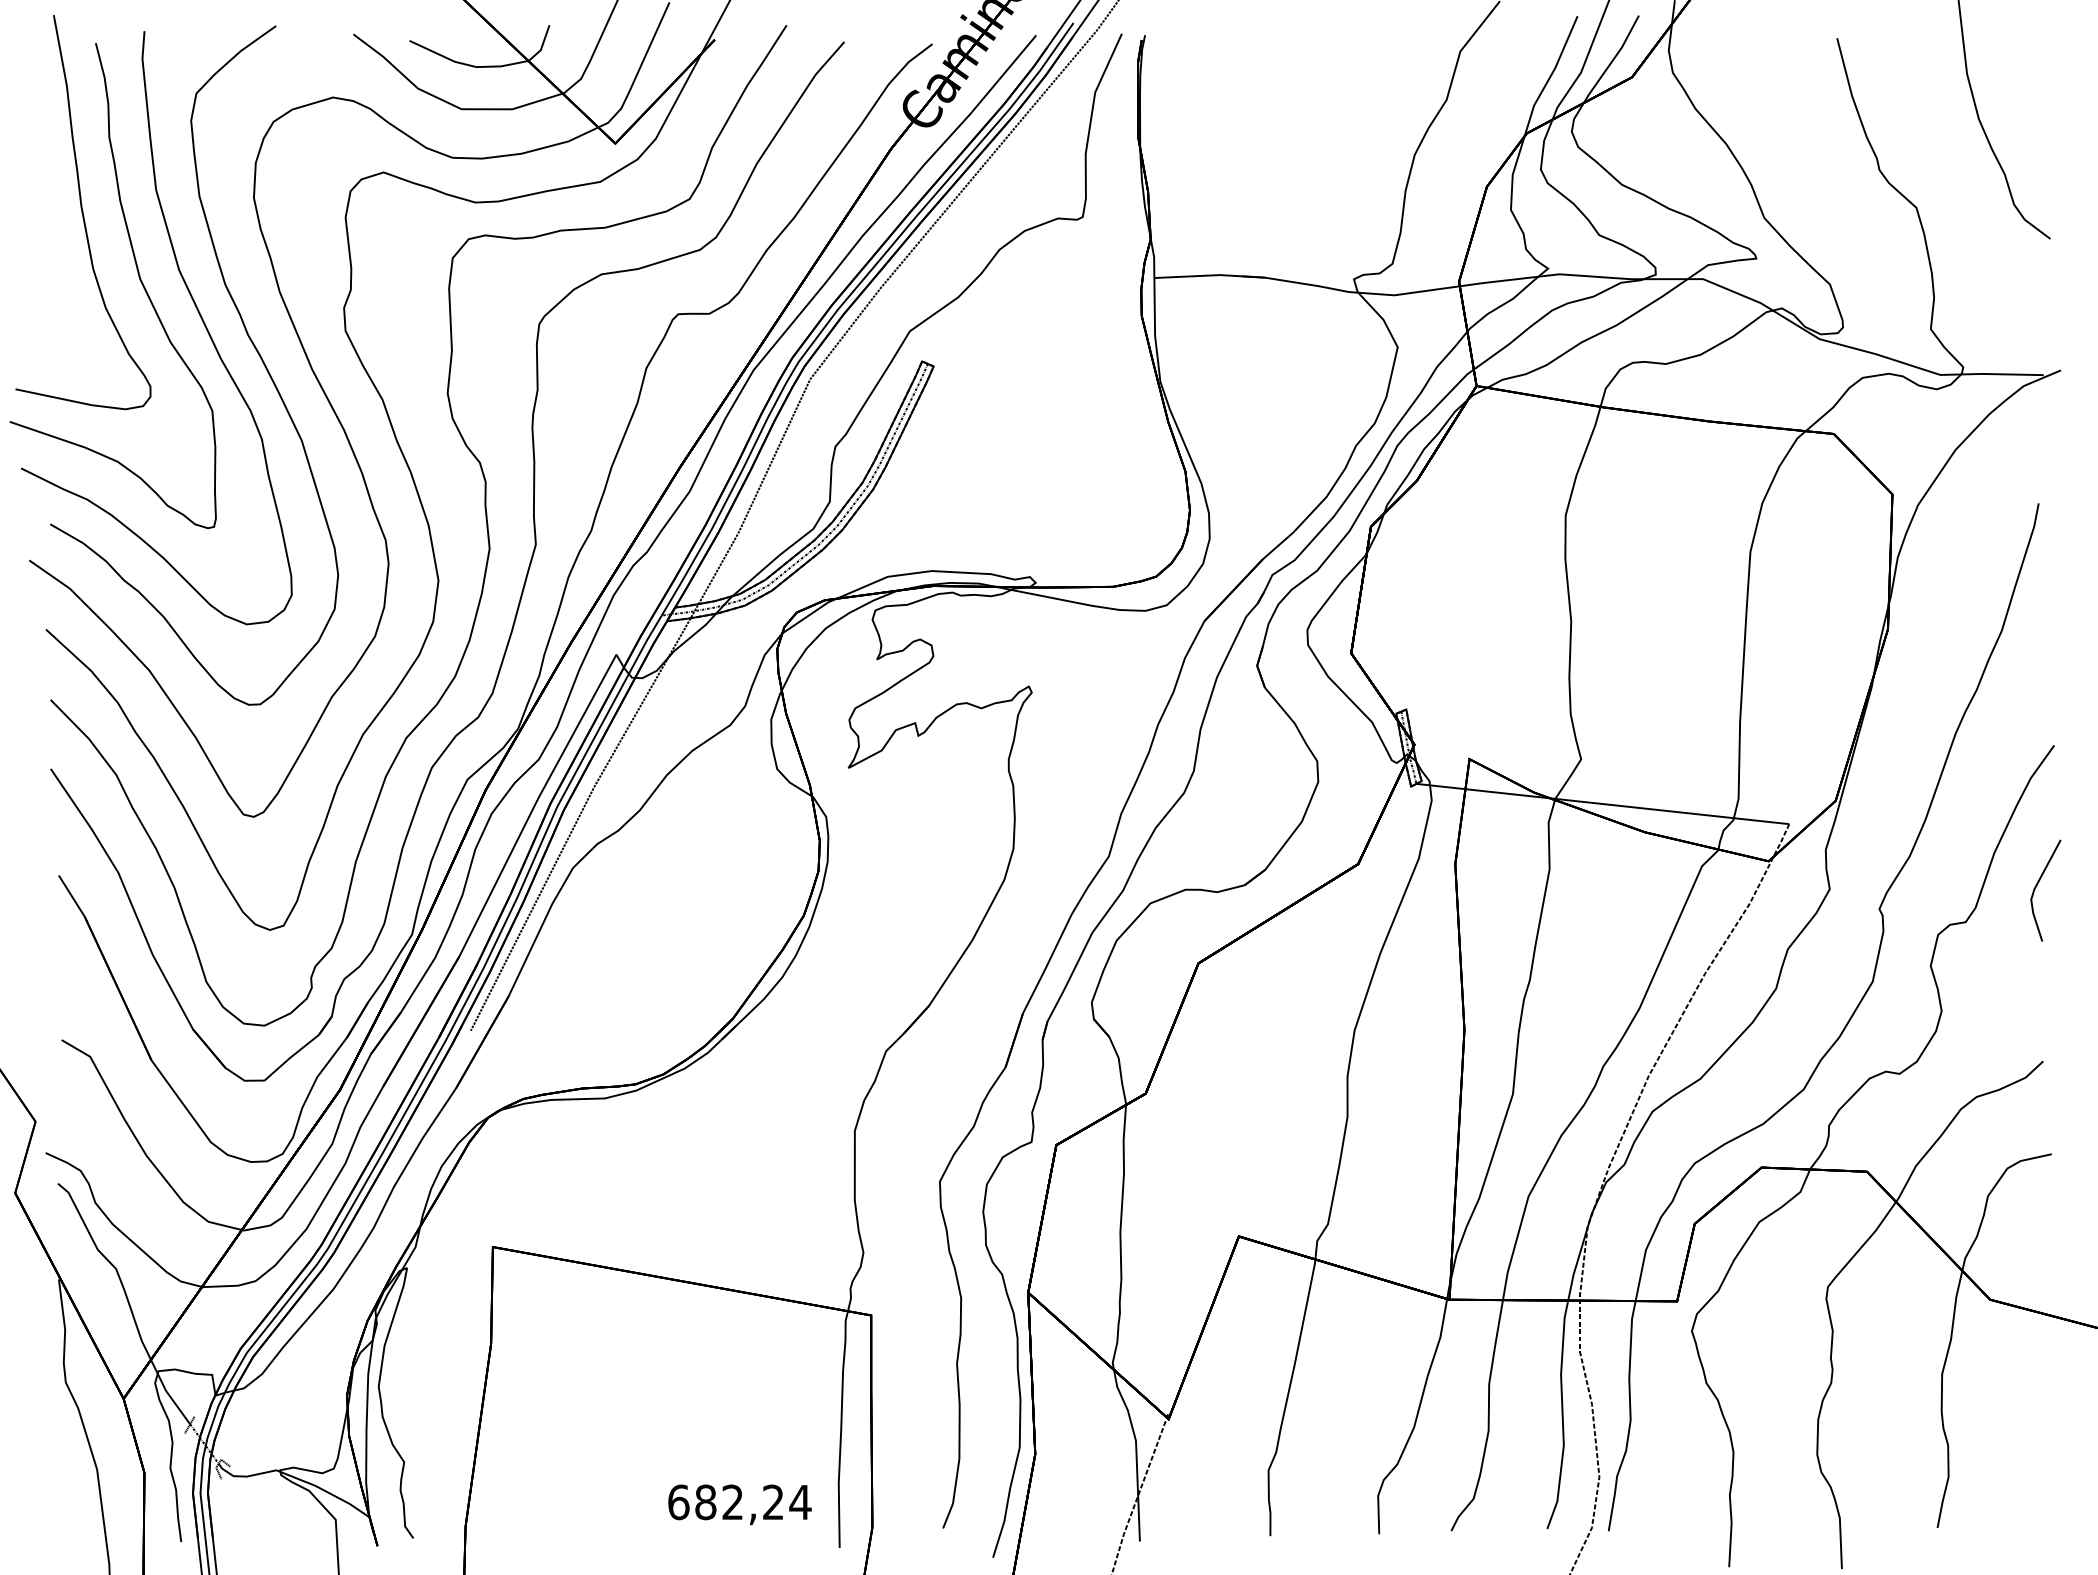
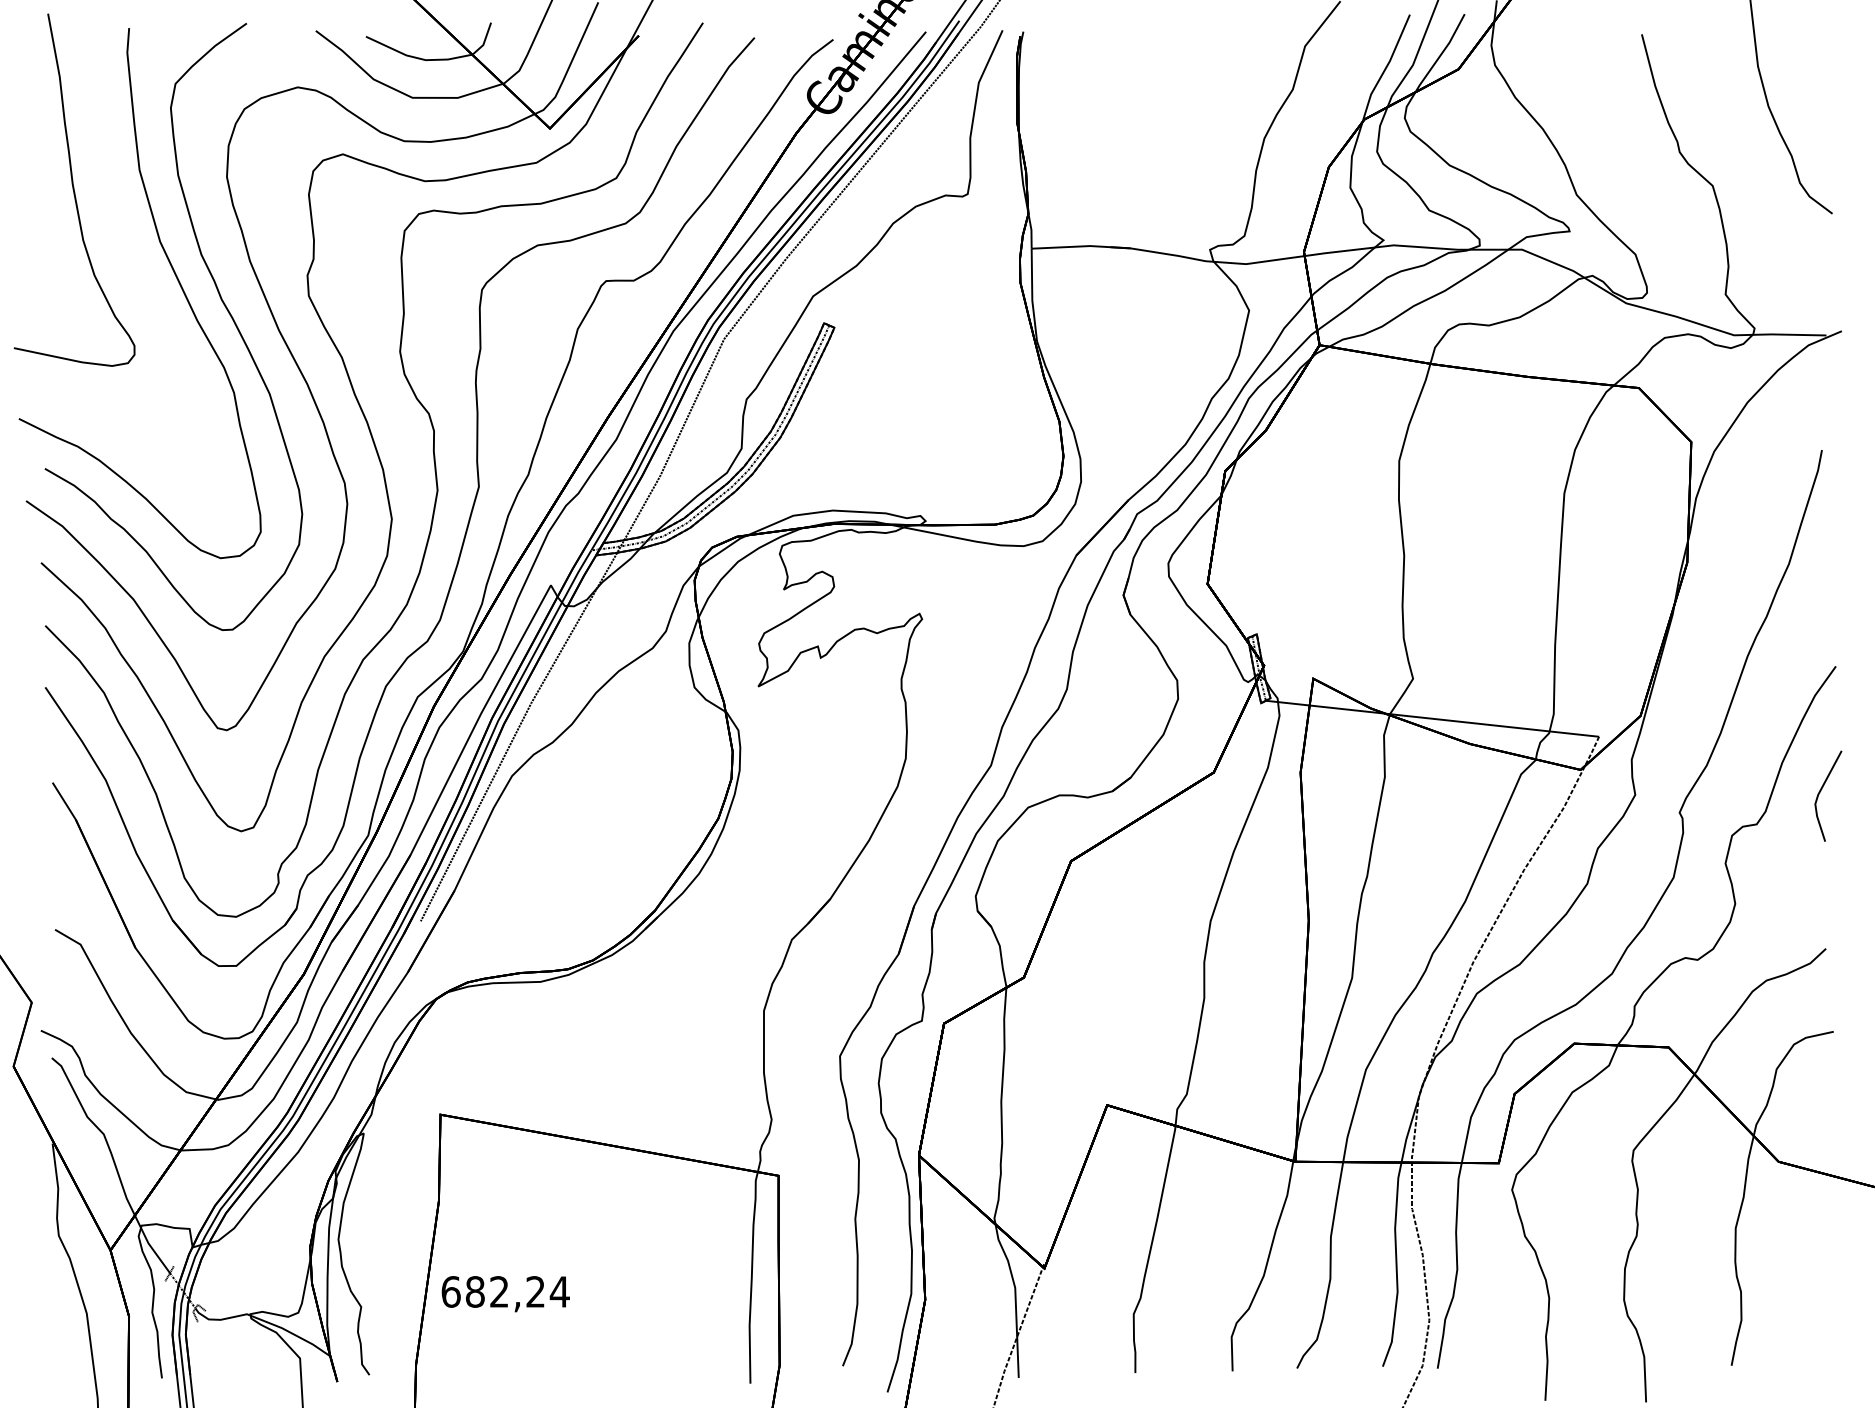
part: (138, 277) -> (123, 248), removed
text: (739, 1504) -> (505, 1293), moved

